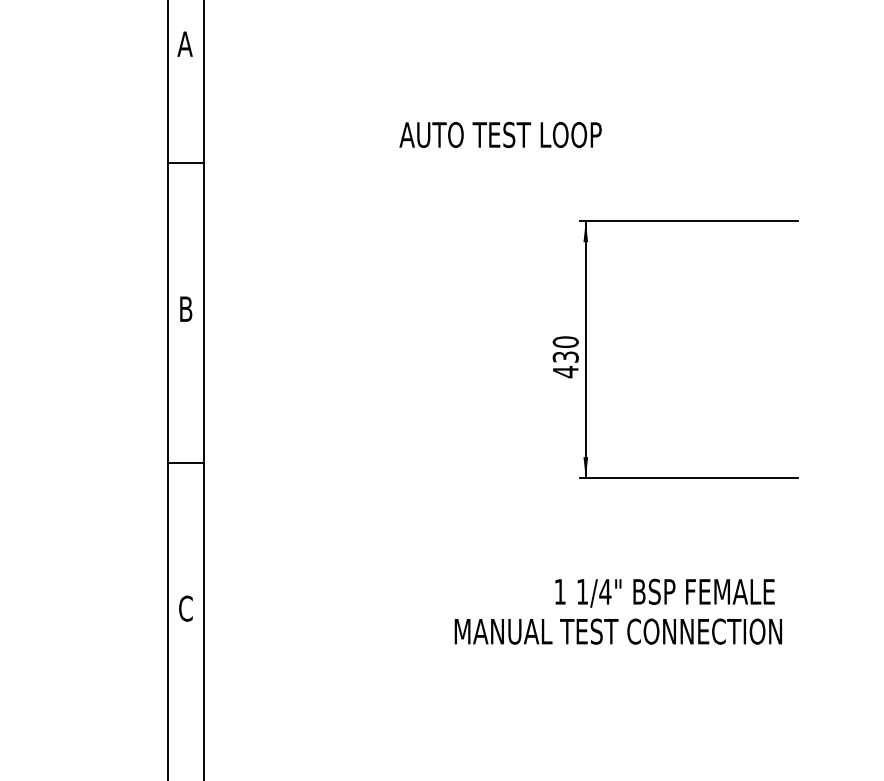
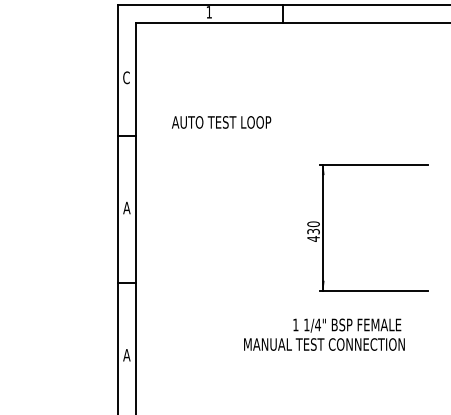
text: (185, 43) -> (126, 77), A -> C
text: (500, 135) -> (221, 122), moved
text: (185, 308) -> (126, 207), B -> A
text: (185, 607) -> (126, 354), C -> A
text: (618, 611) -> (324, 334), moved

